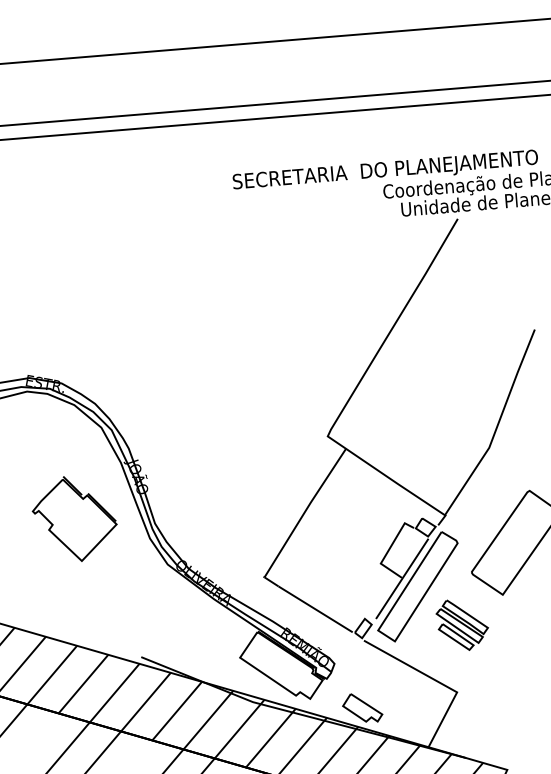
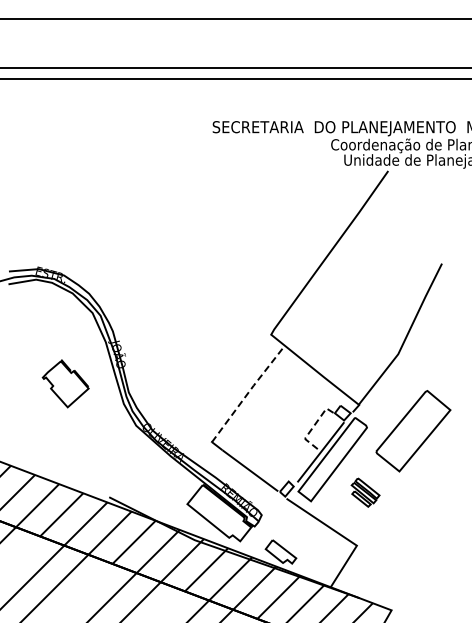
line: (305, 512) -> (248, 393), solid -> dashed
part: (74, 518) -> (65, 383), size x0.7
line: (389, 549) -> (312, 428), solid -> dashed
part: (462, 624) -> (365, 492), size x0.7

